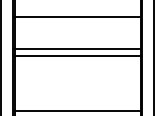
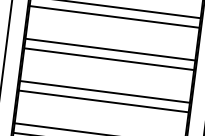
line: (77, 24) -> (114, 17), added
line: (77, 80) -> (104, 92), added
line: (77, 87) -> (103, 101), added

